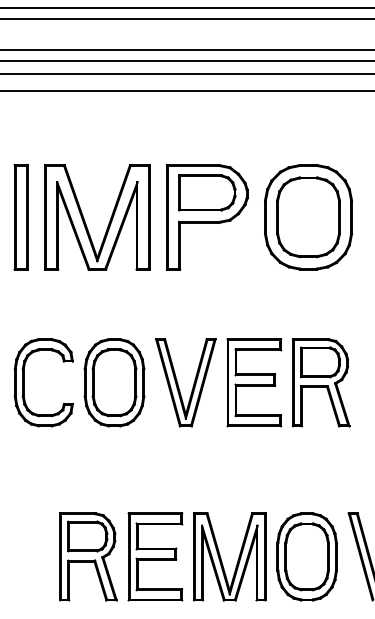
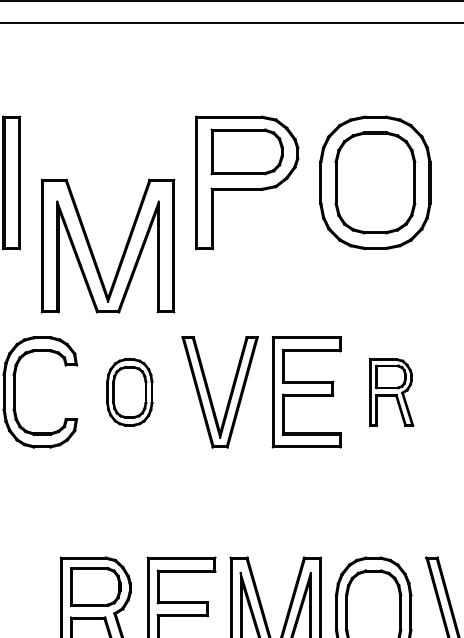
part: (85, 220) -> (93, 250), moved
part: (114, 382) -> (129, 391), size x0.6
part: (321, 382) -> (391, 391), size x0.6

